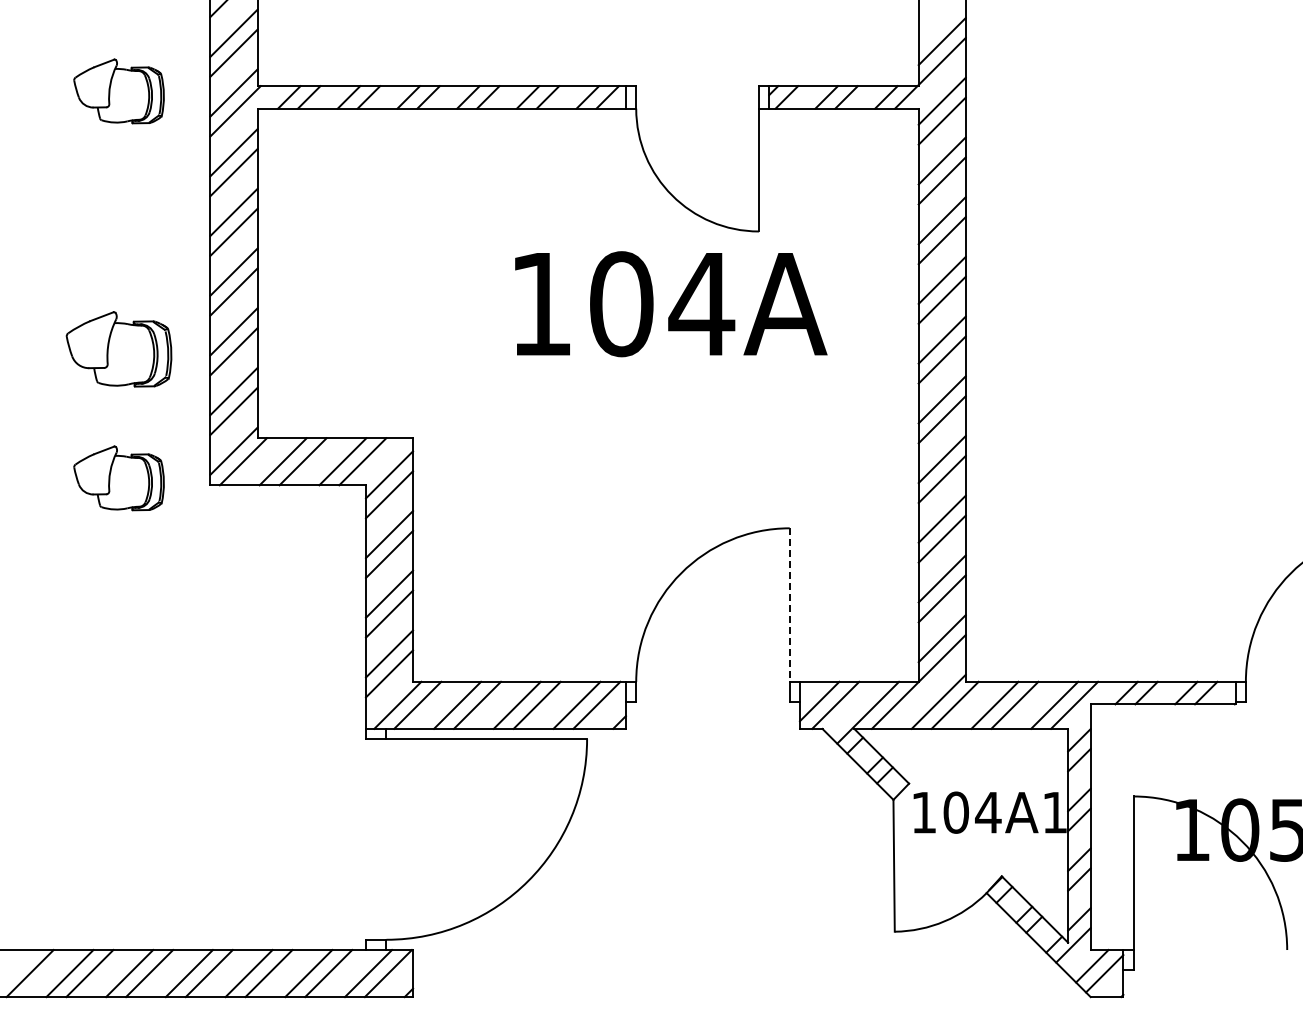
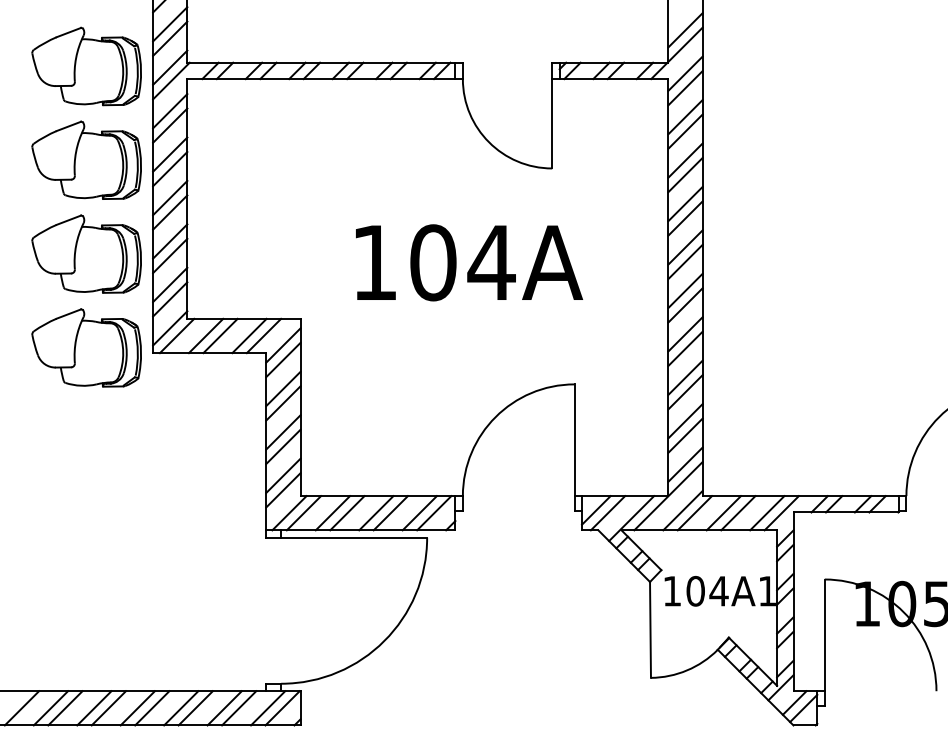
part: (118, 91) -> (86, 66), size x1.67
part: (118, 220) -> (86, 160), added
text: (671, 304) -> (469, 263), moved
part: (118, 349) -> (86, 254), size x1.43
part: (118, 478) -> (86, 348), size x1.67
line: (789, 605) -> (574, 440), dashed -> solid

